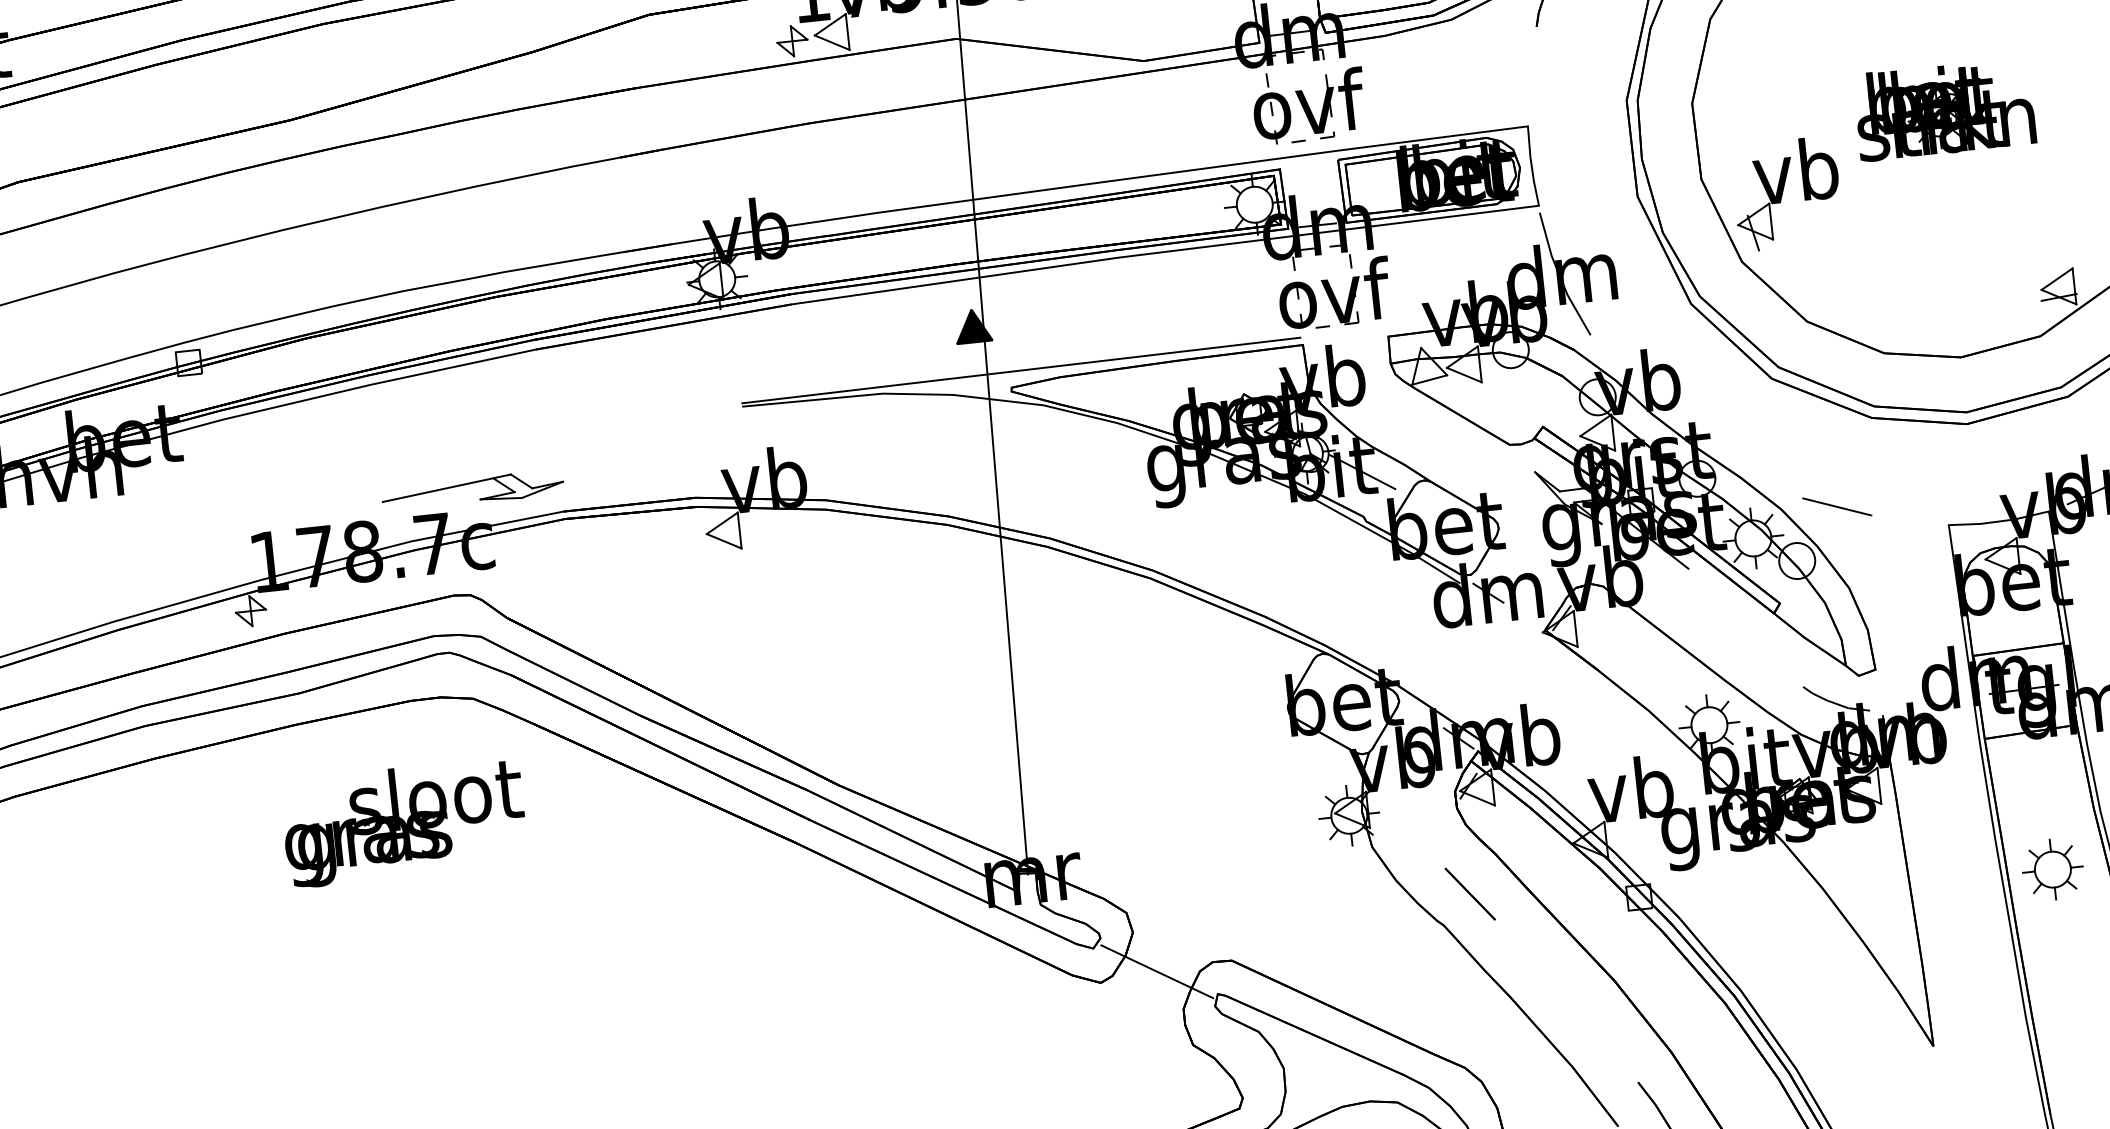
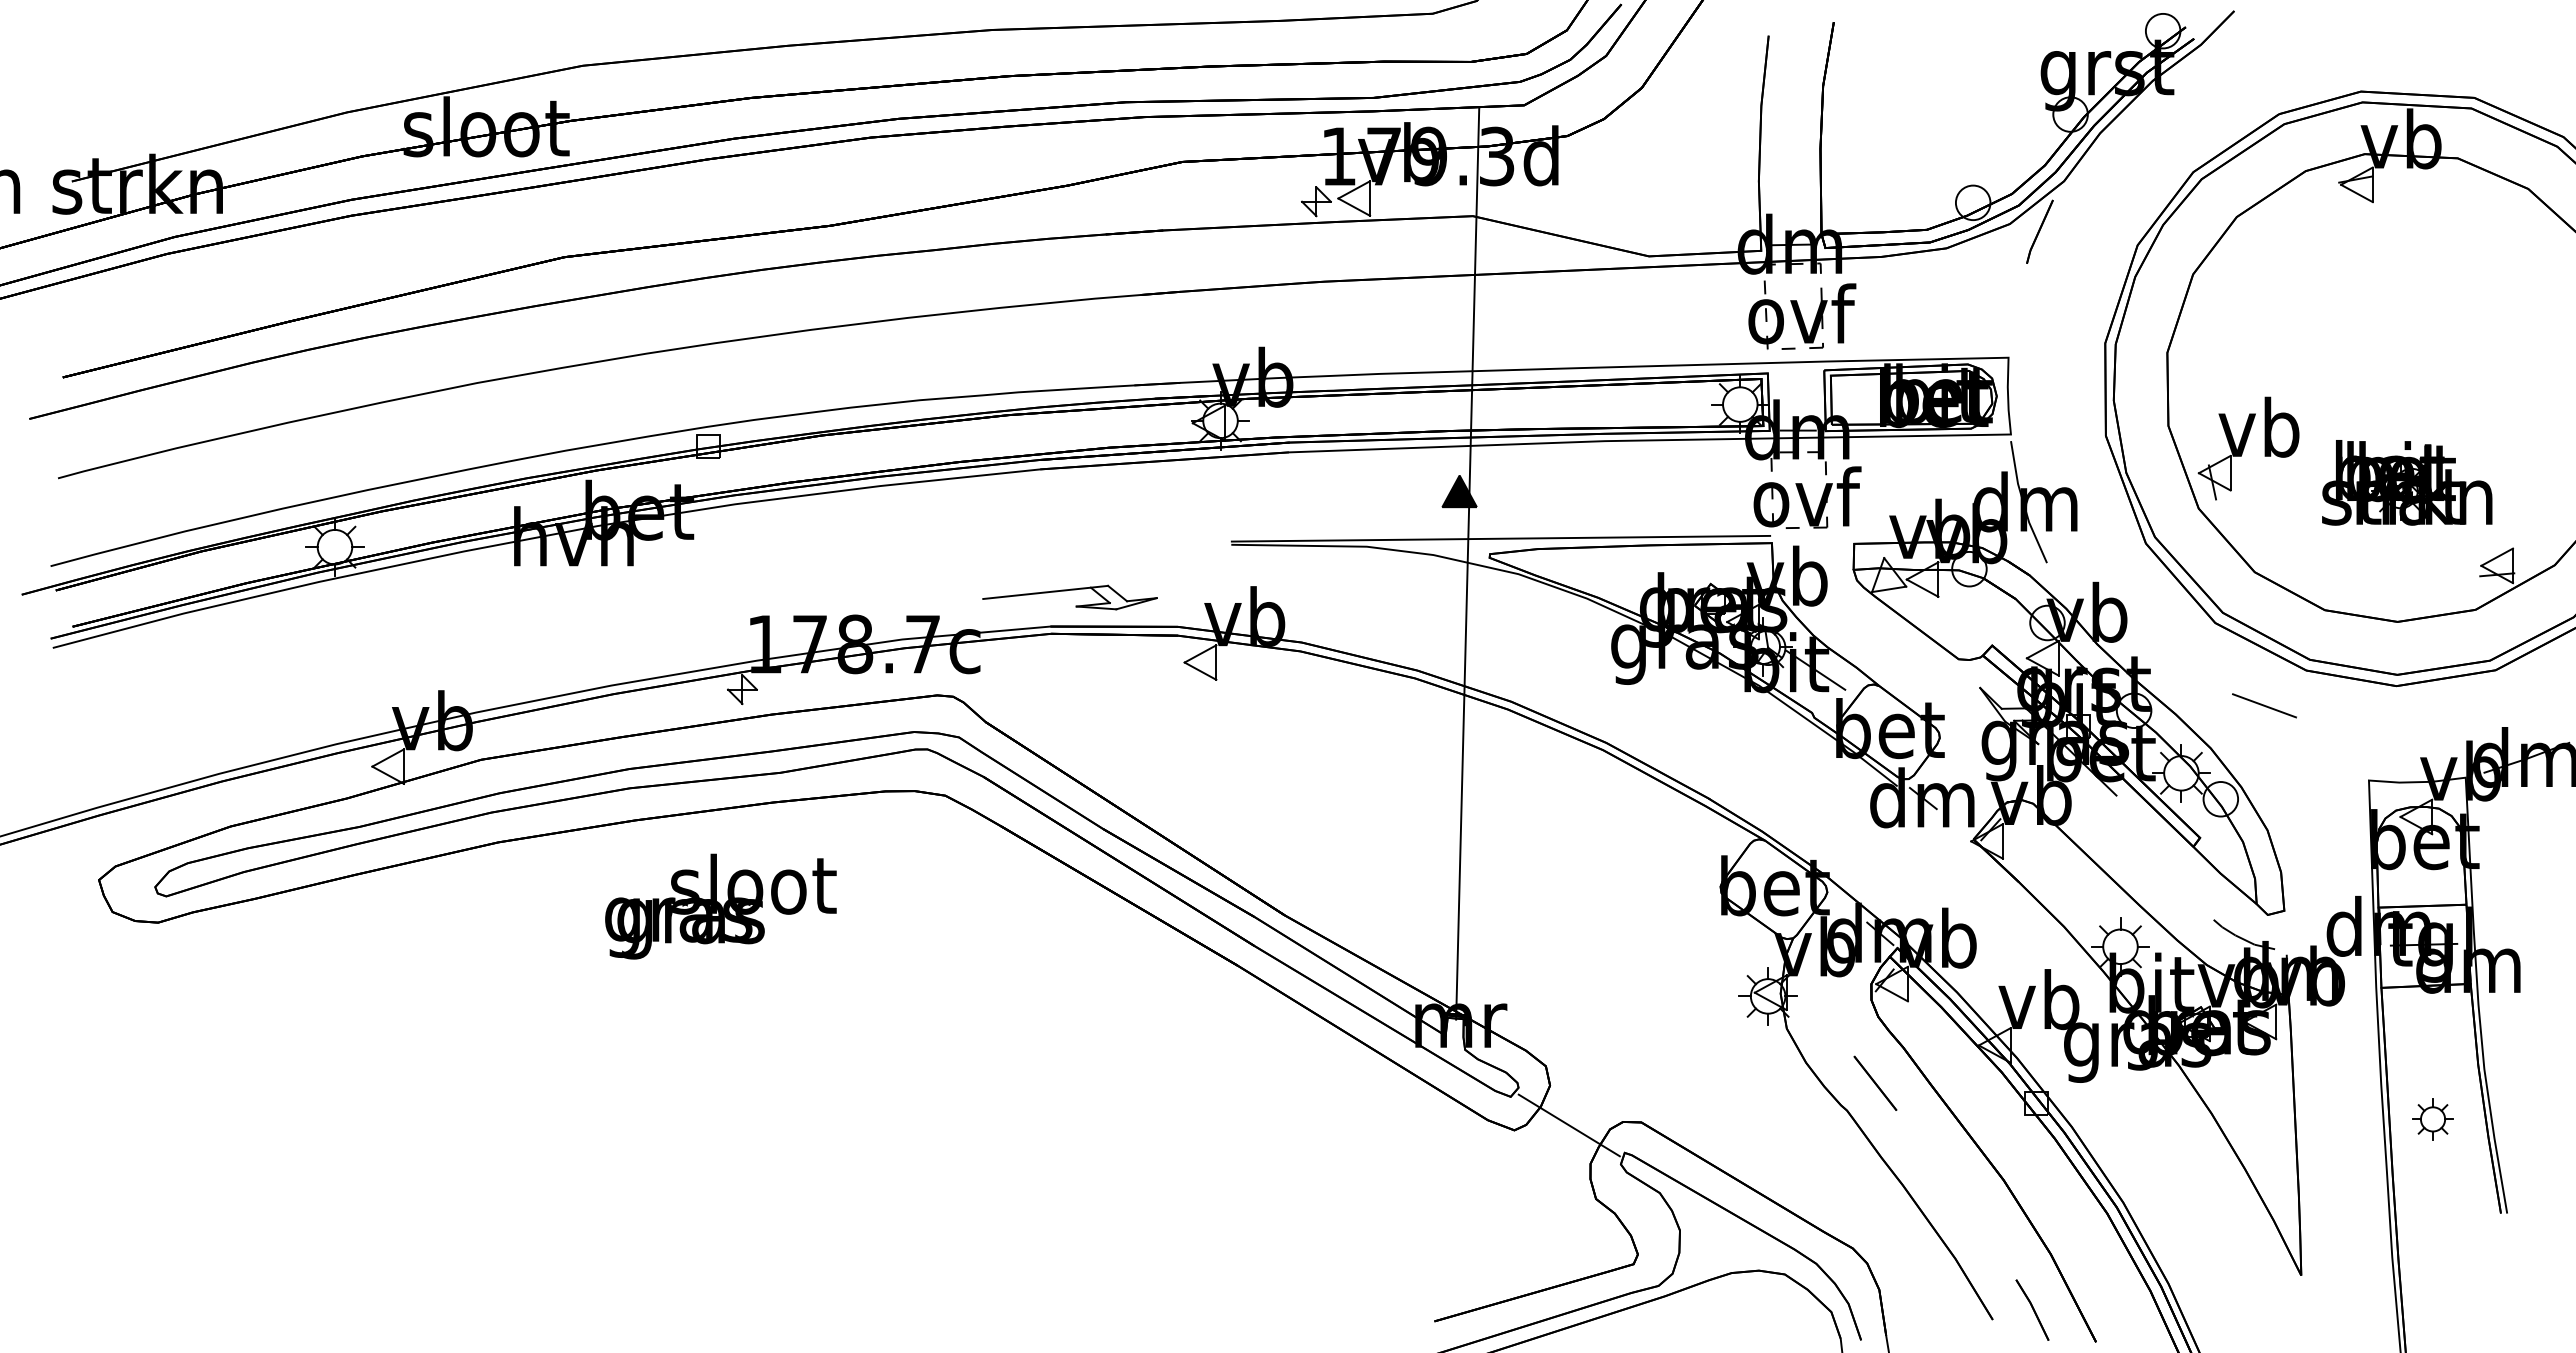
part: (1944, 108) -> (2407, 482), moved
part: (468, 484) -> (1066, 591), moved
line: (1837, 506) -> (2264, 705), moved
text: (403, 822) -> (720, 906), moved
part: (2052, 869) -> (2432, 1119), size x0.7

